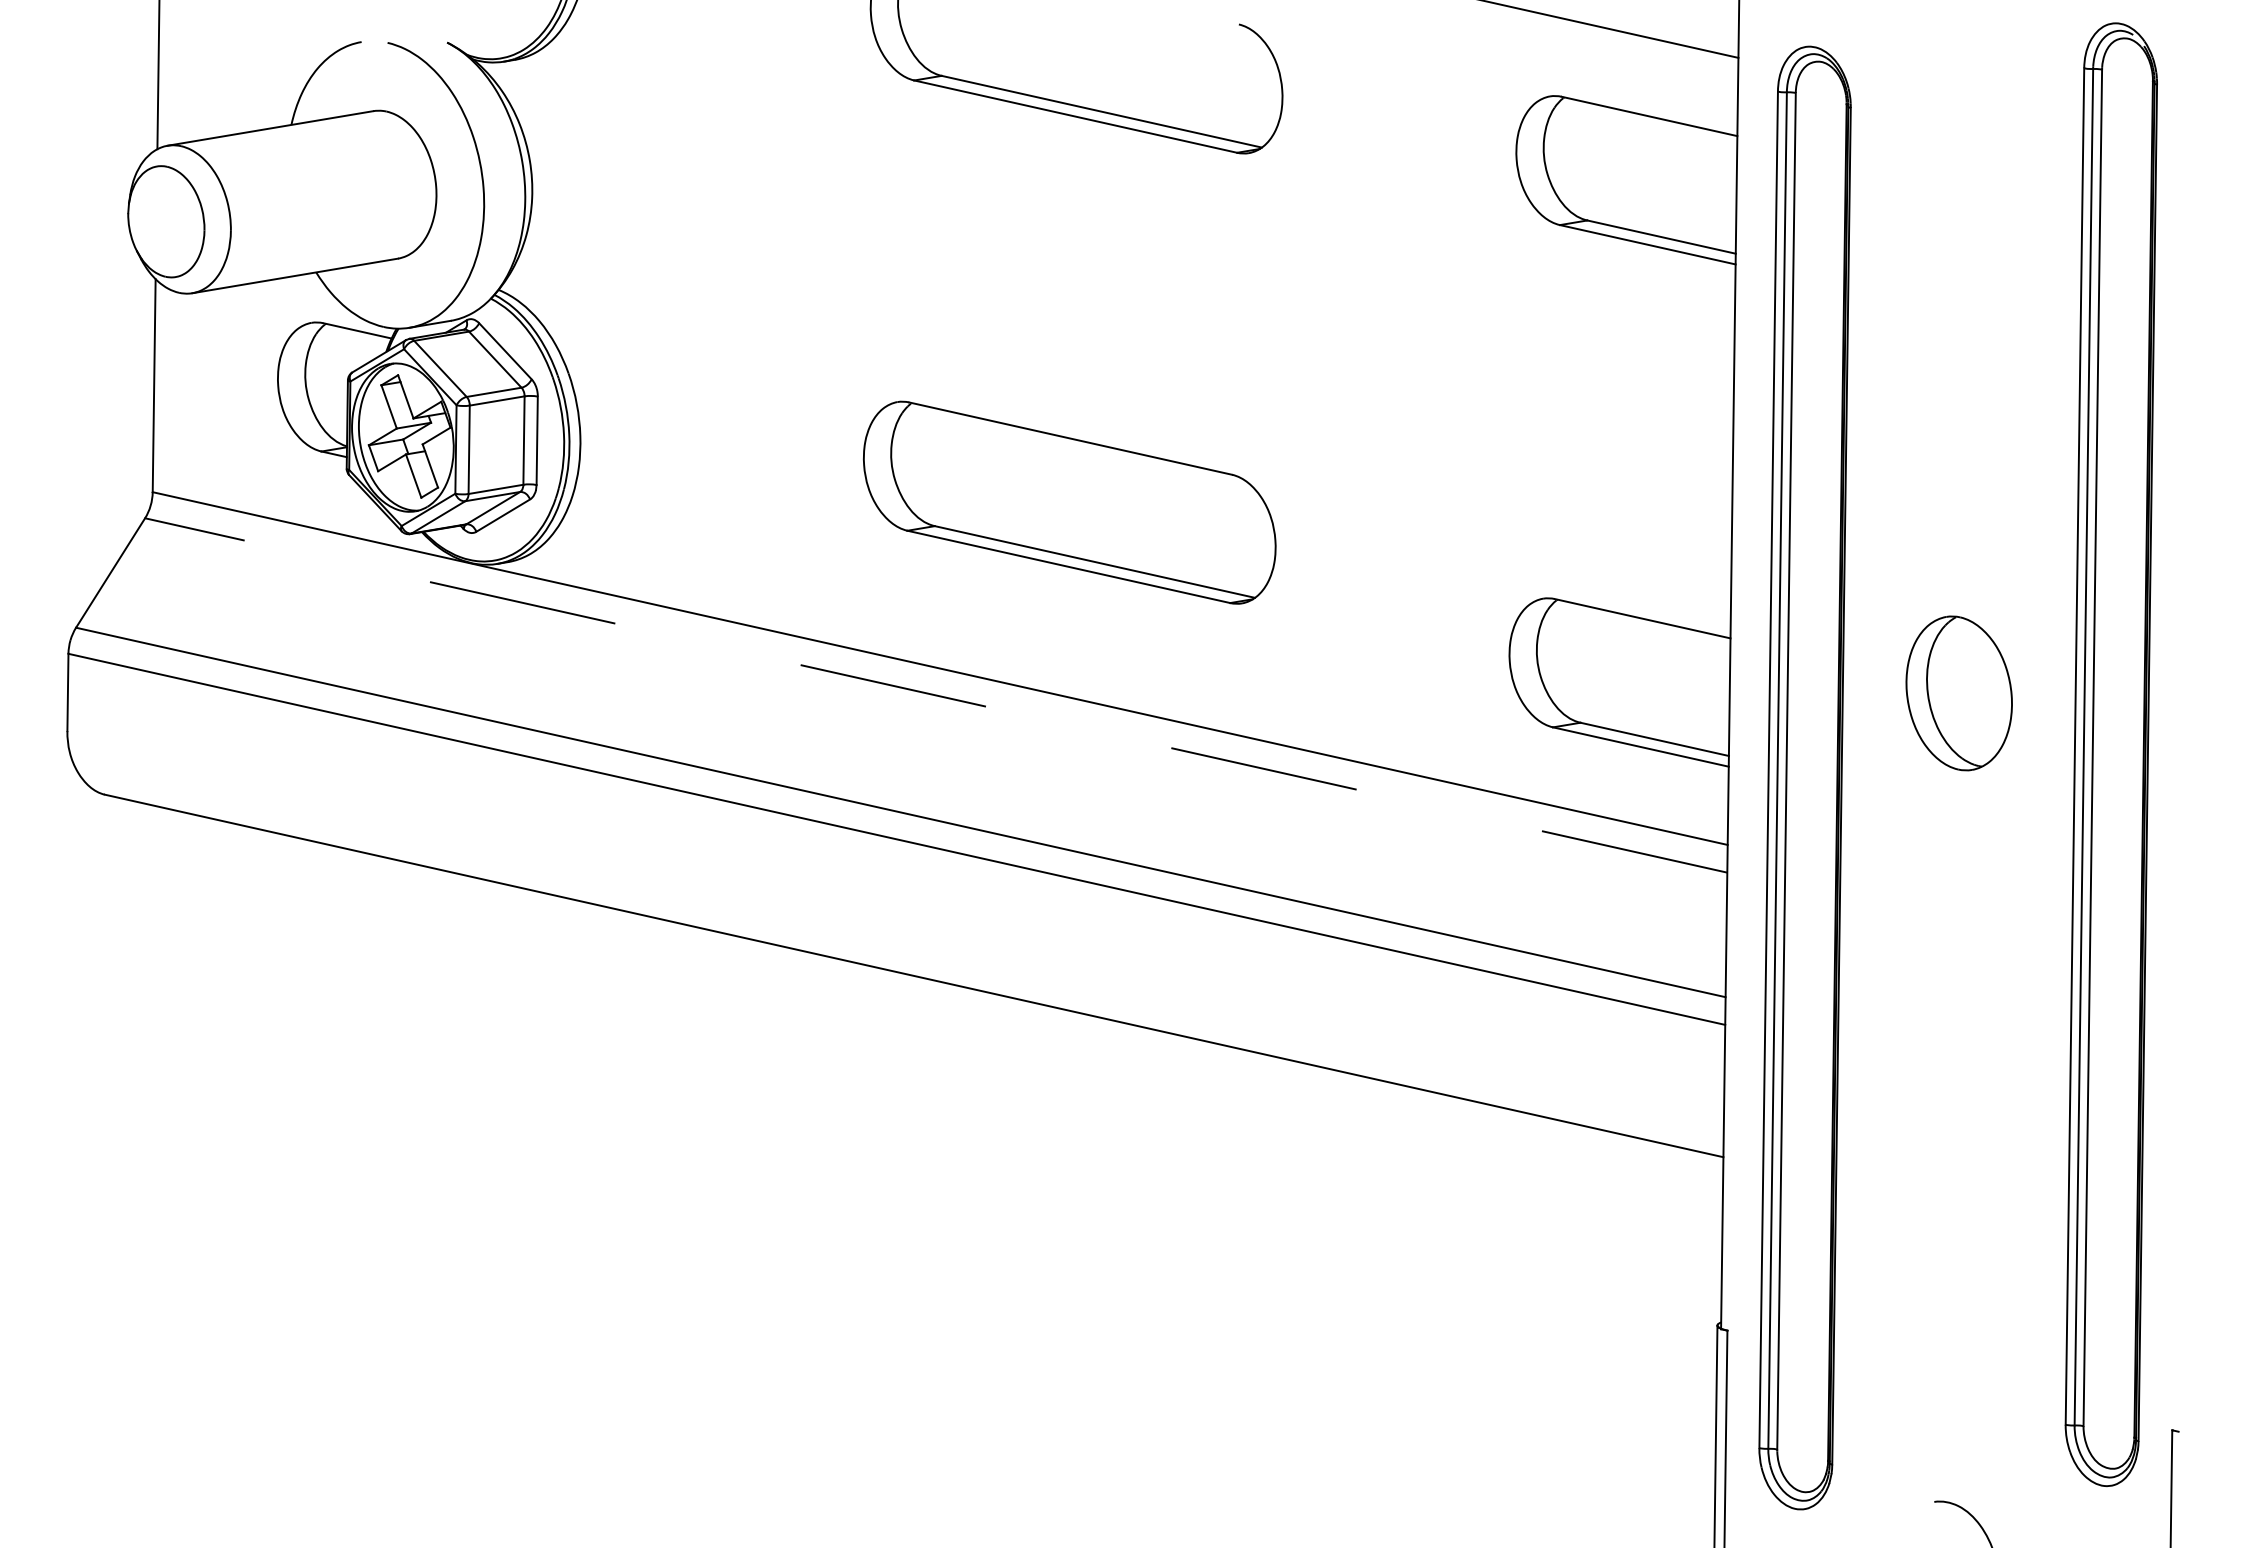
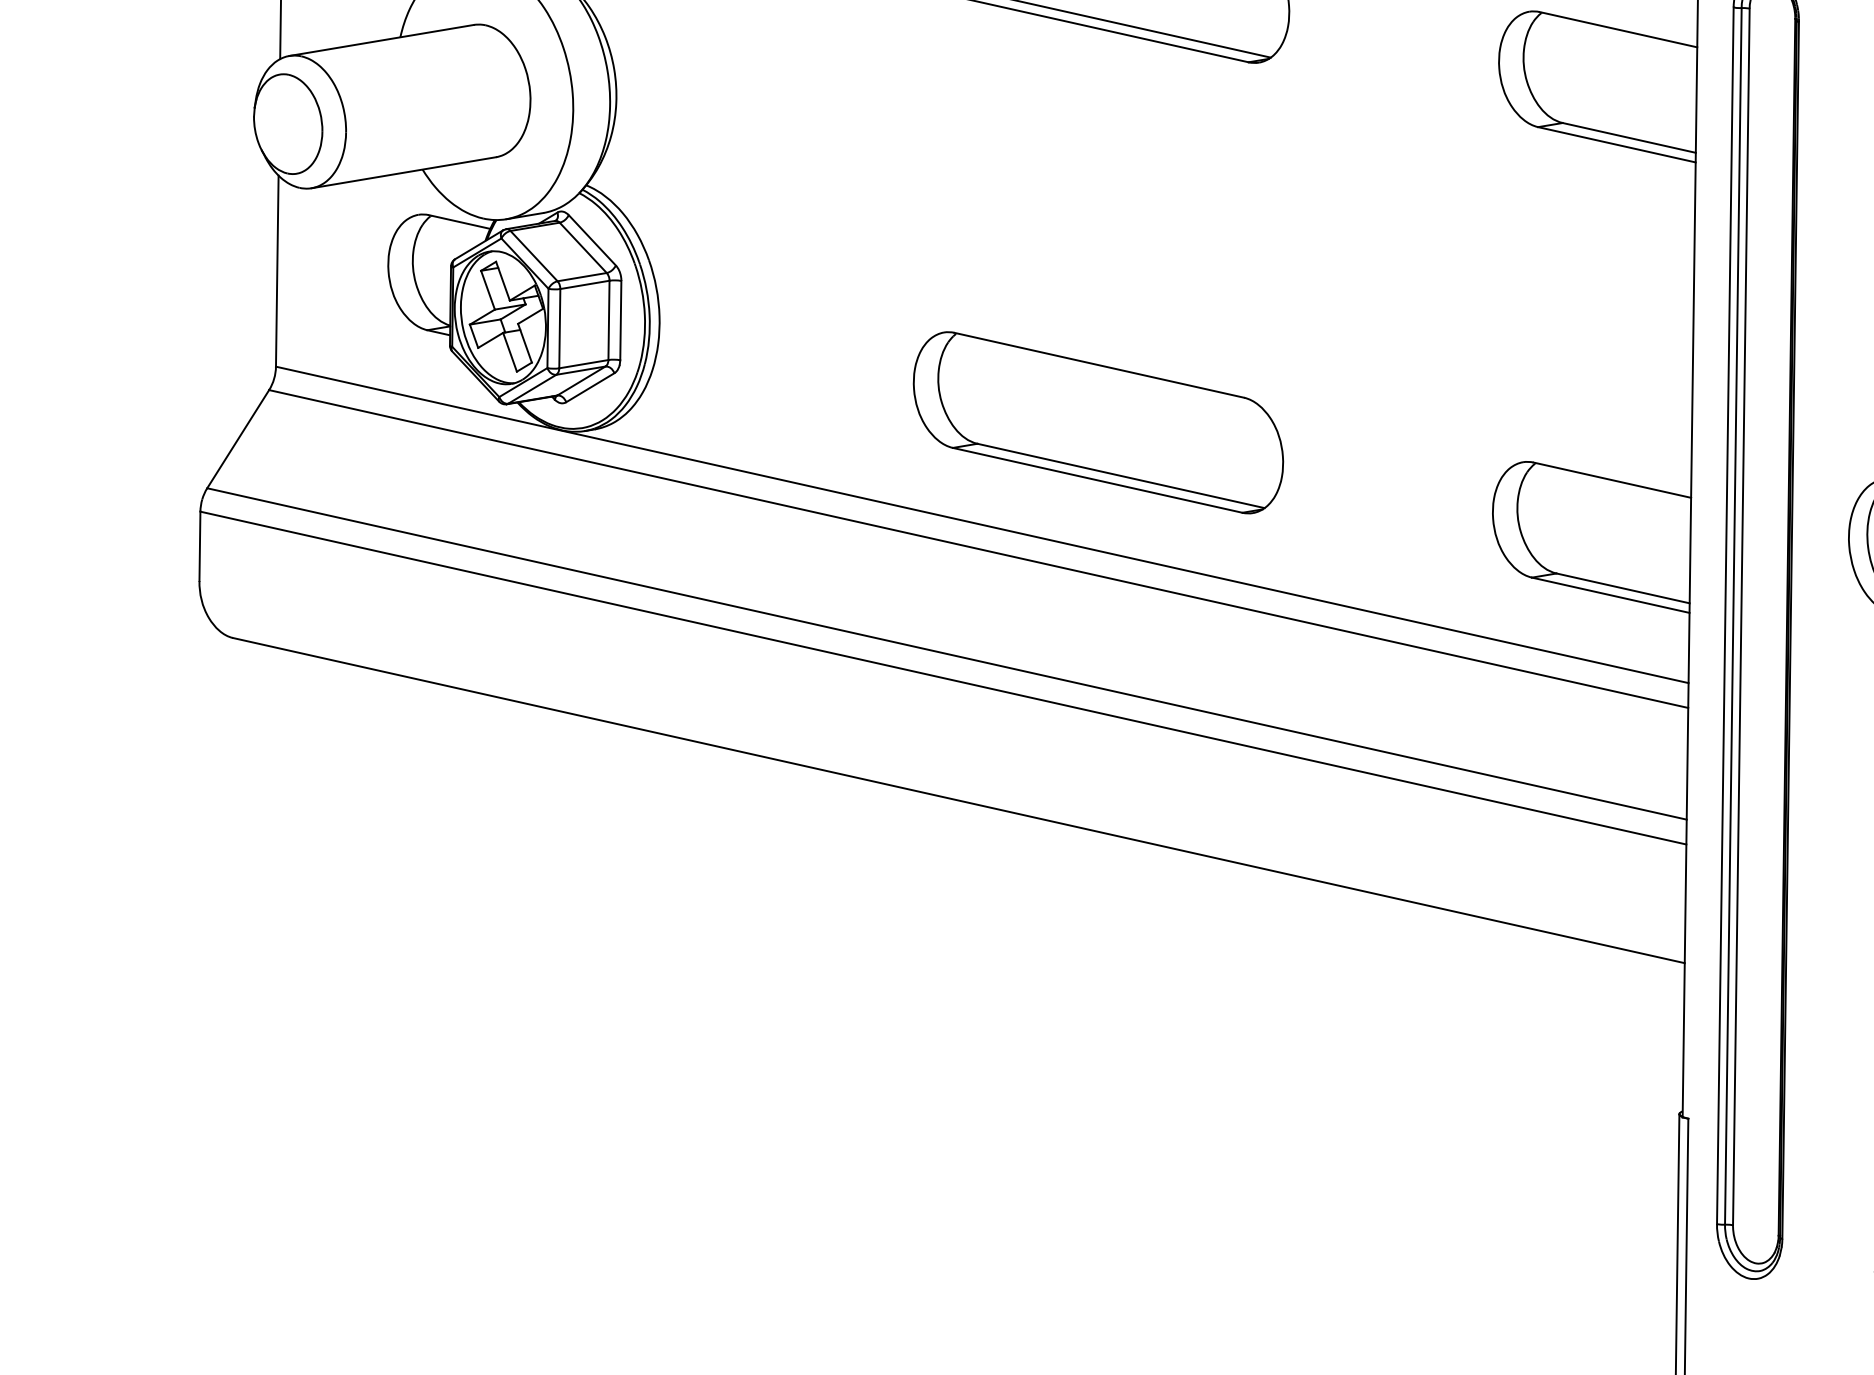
part: (1069, 502) -> (1098, 422), moved
line: (936, 695) -> (978, 549), dashed -> solid

